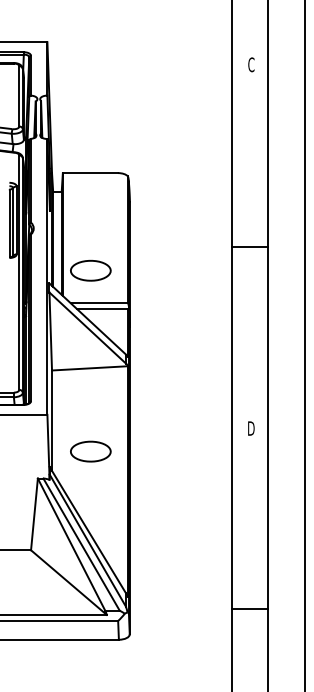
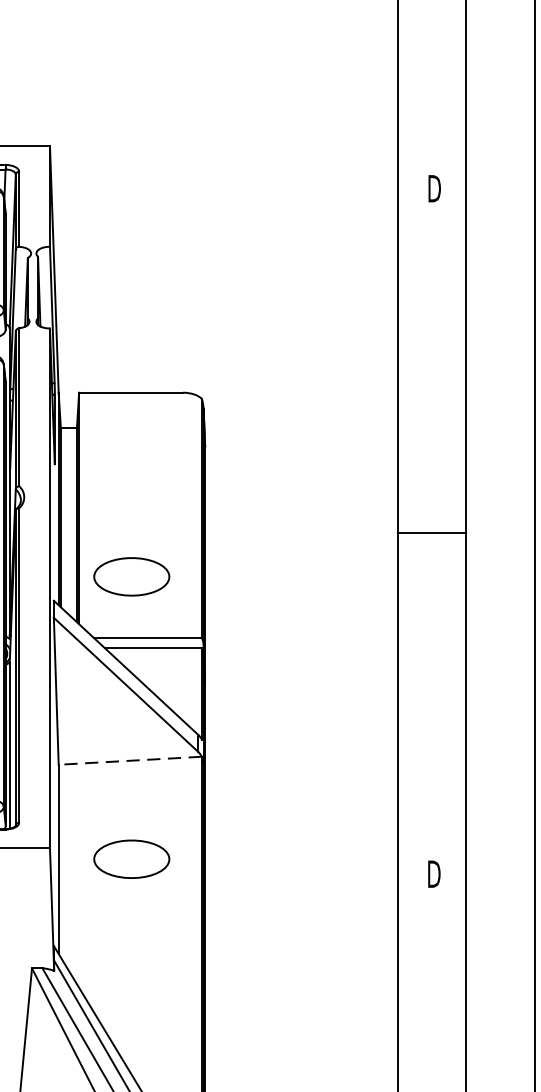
text: (251, 64) -> (434, 188), C -> D
line: (89, 368) -> (129, 761), solid -> dashed
part: (90, 451) -> (131, 858), moved

